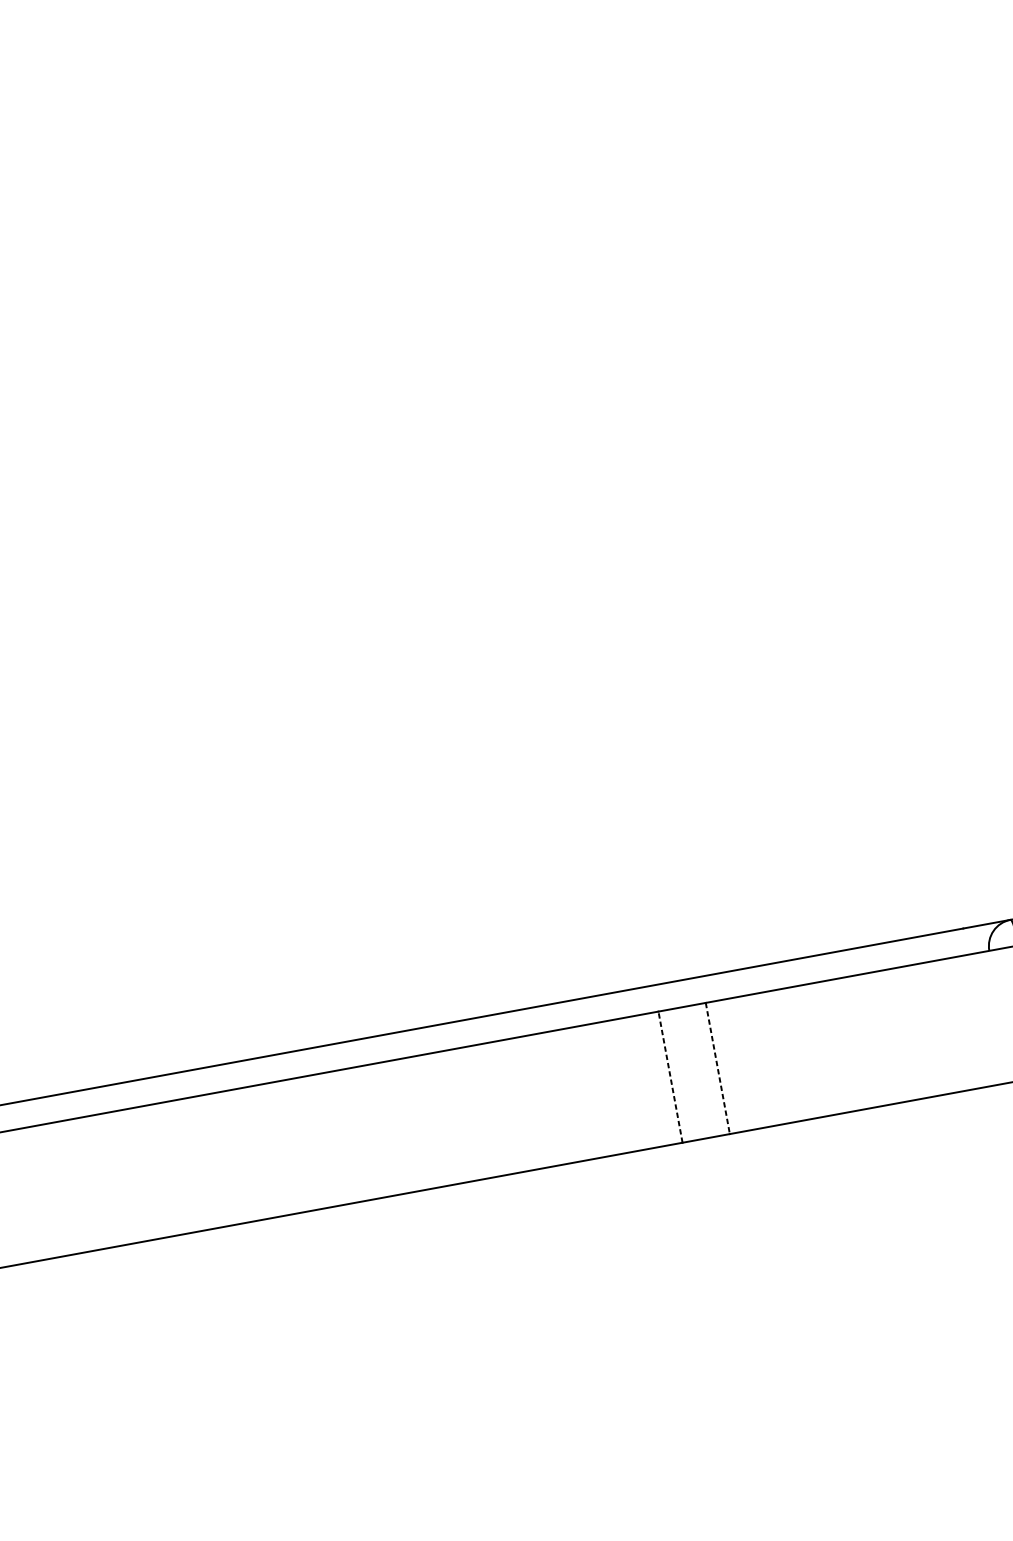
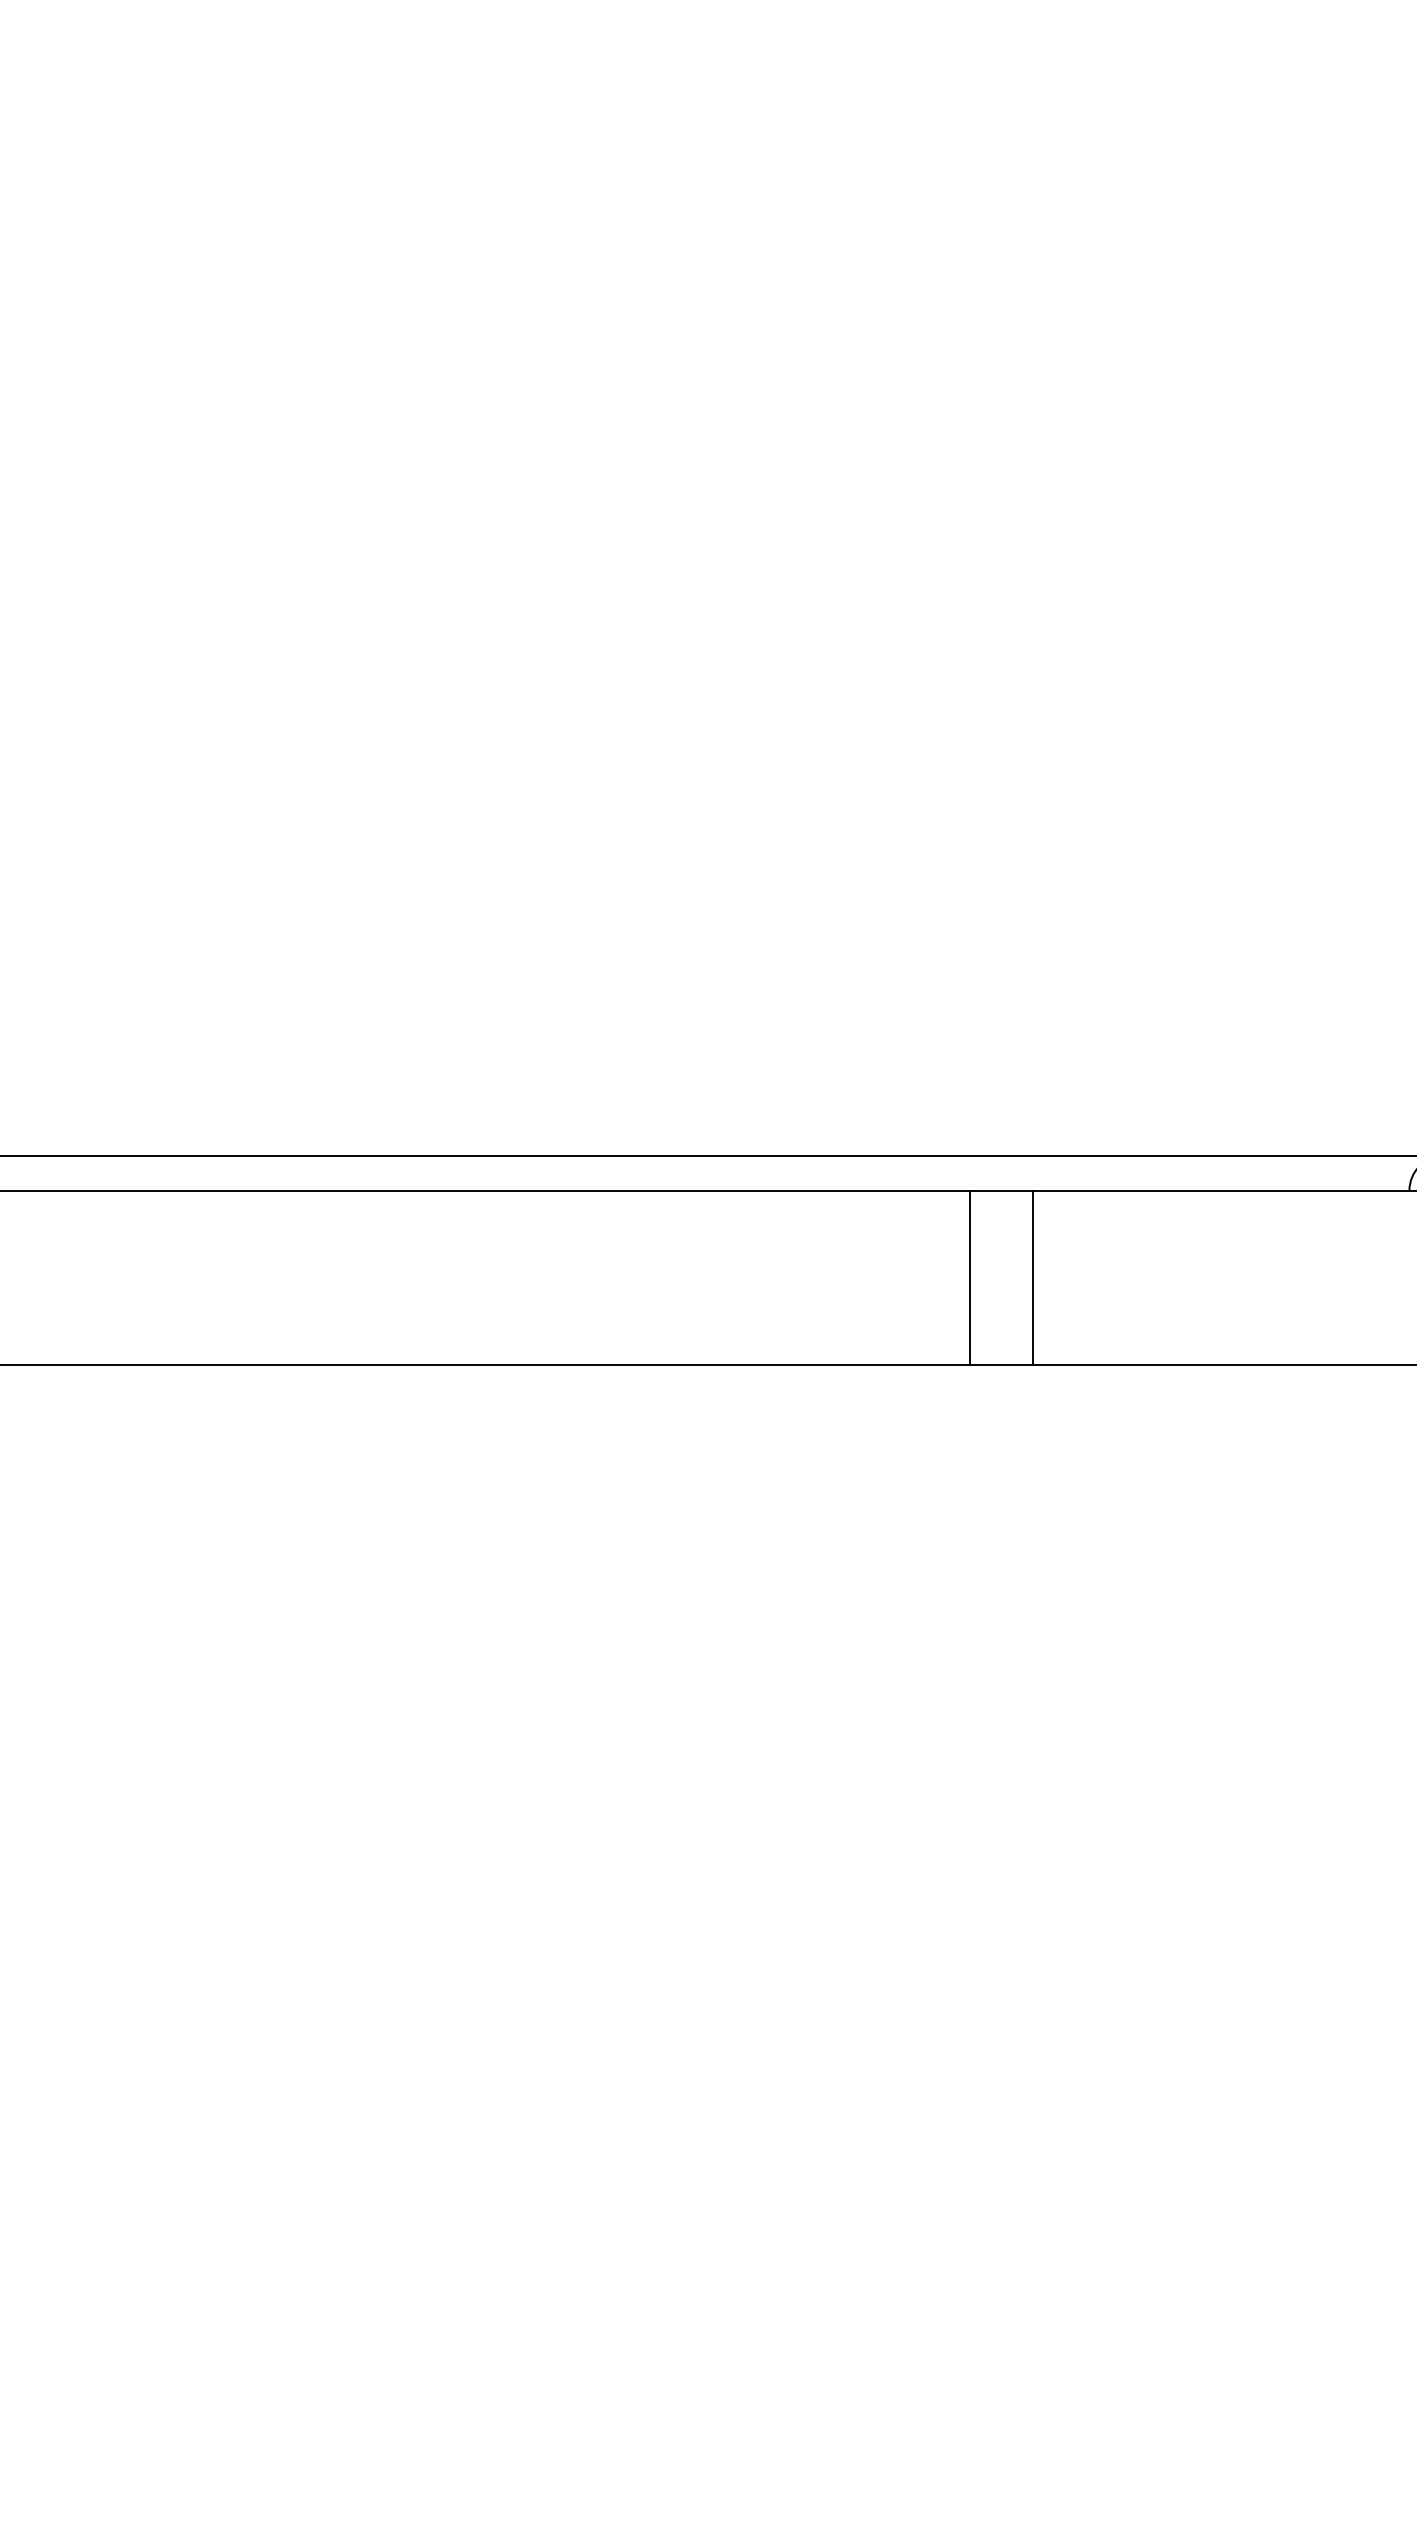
line: (717, 1068) -> (1032, 1278), dashed -> solid
line: (670, 1076) -> (969, 1277), dashed -> solid

